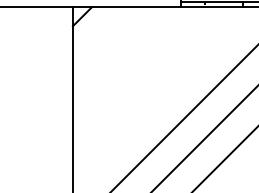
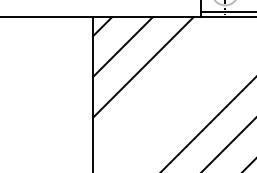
line: (102, 37) -> (122, 47), added
line: (122, 57) -> (142, 67), added

